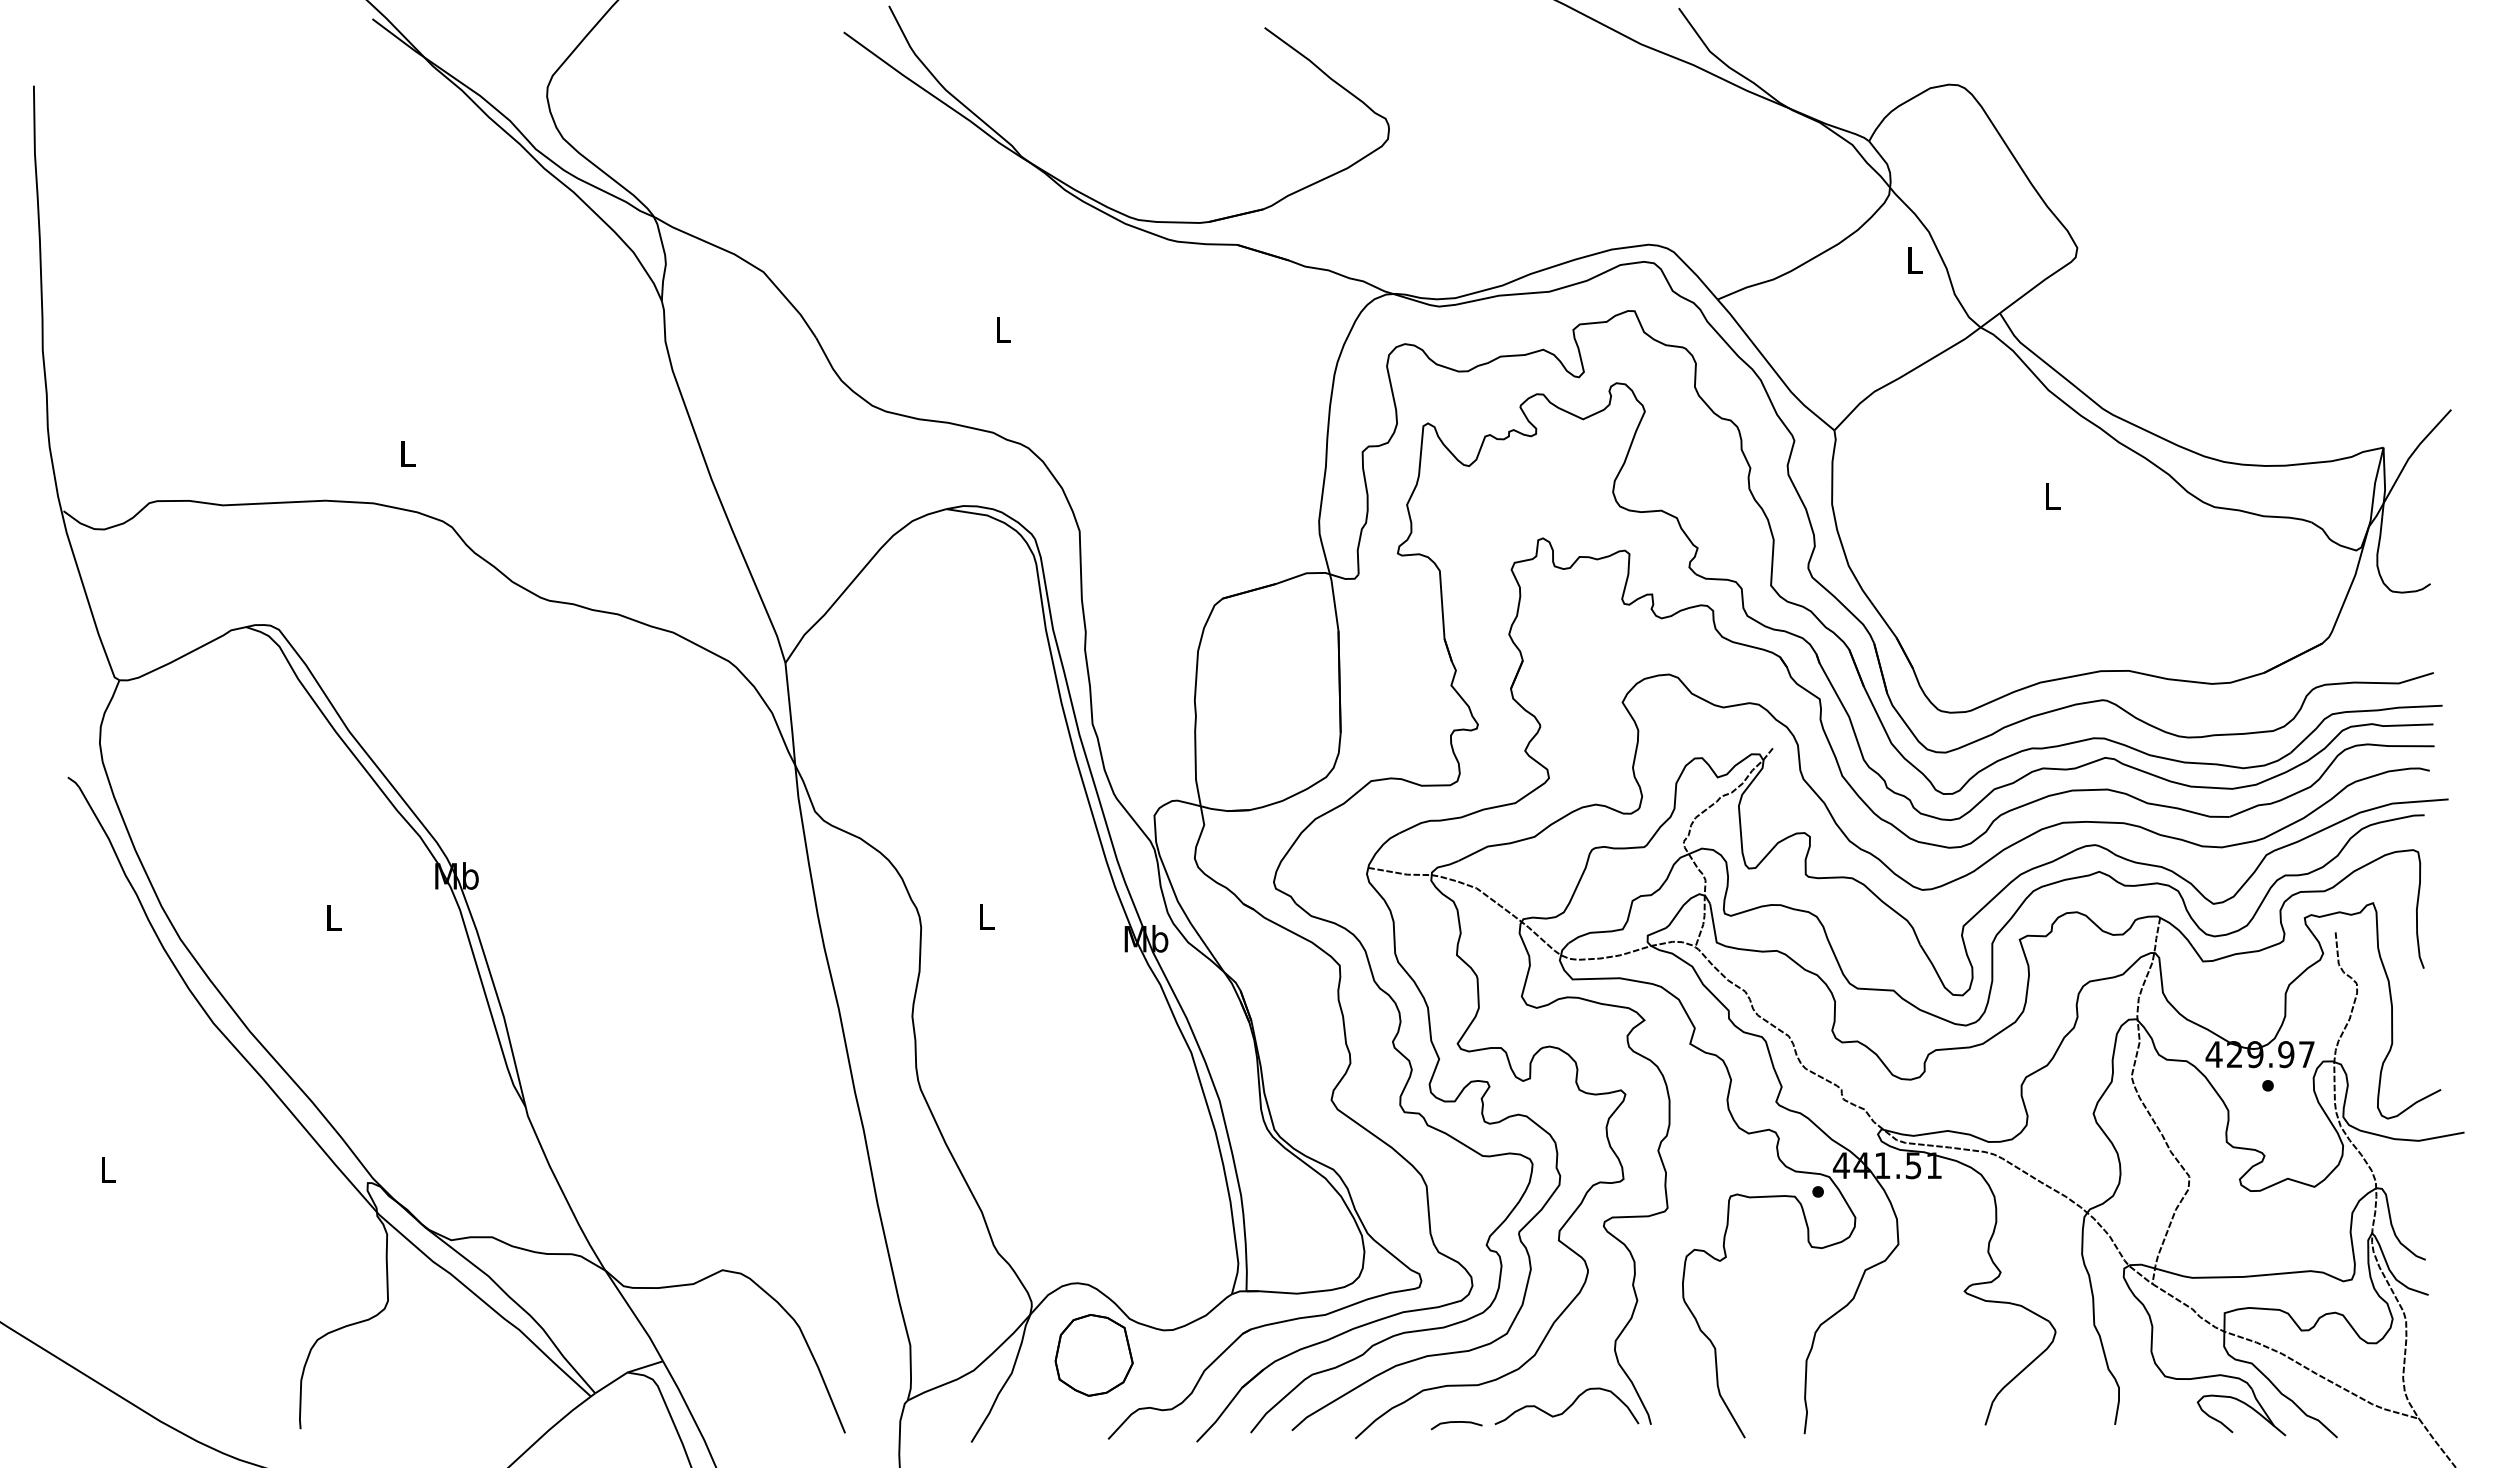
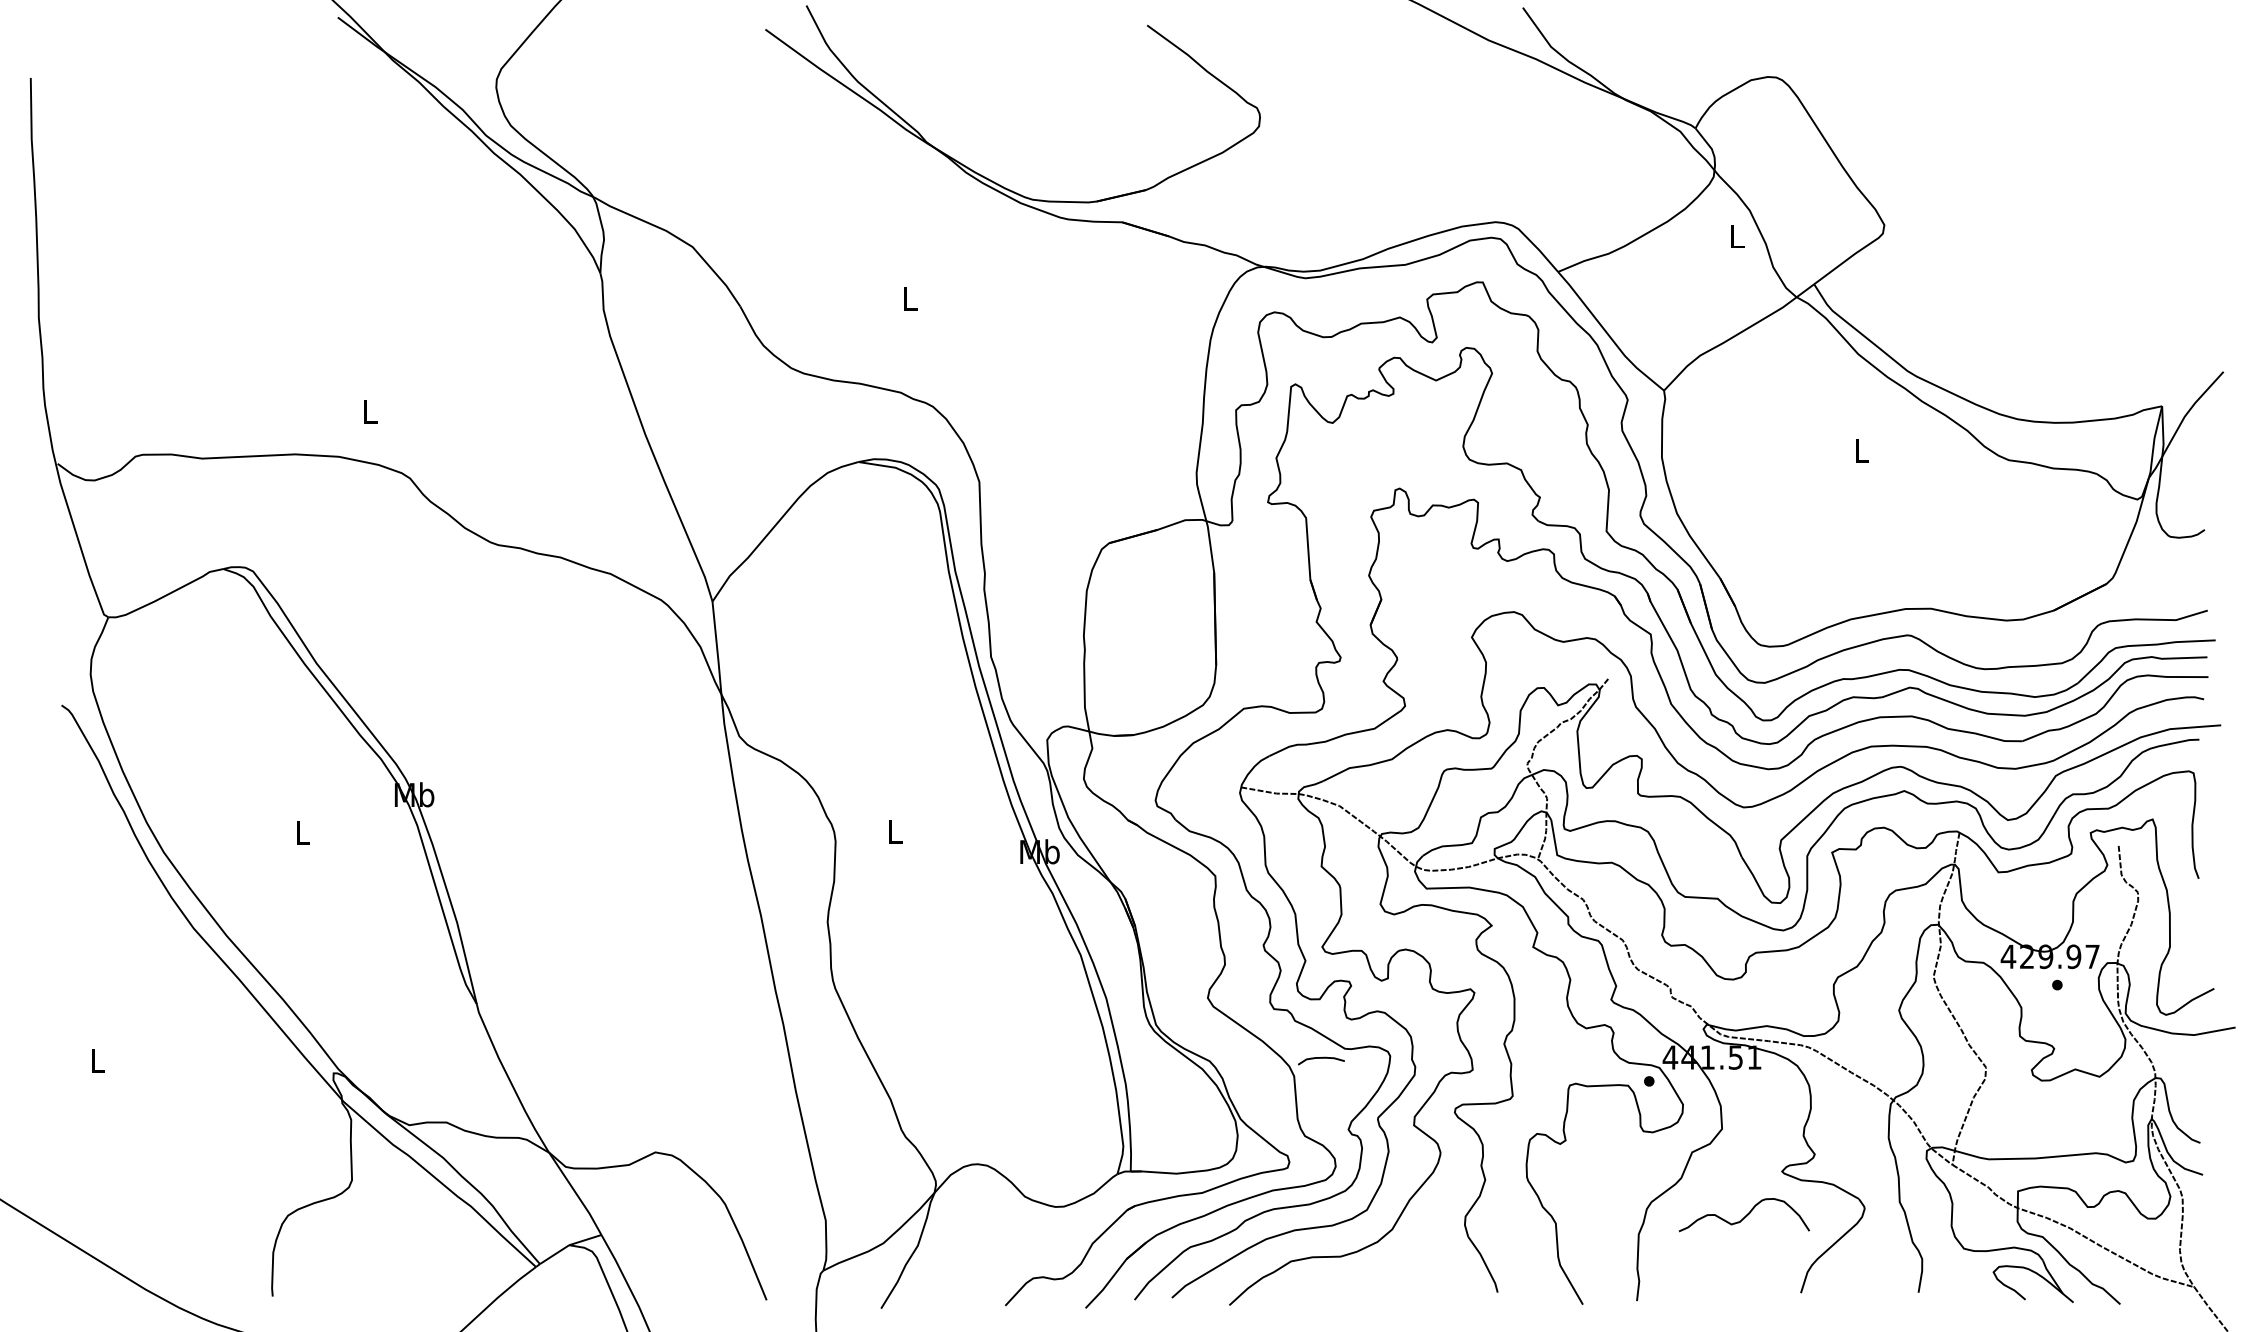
part: (1093, 1355) -> (991, 1229), removed
curve: (1567, 1407) -> (1744, 1216), moved
curve: (1456, 1422) -> (1321, 1058), moved

